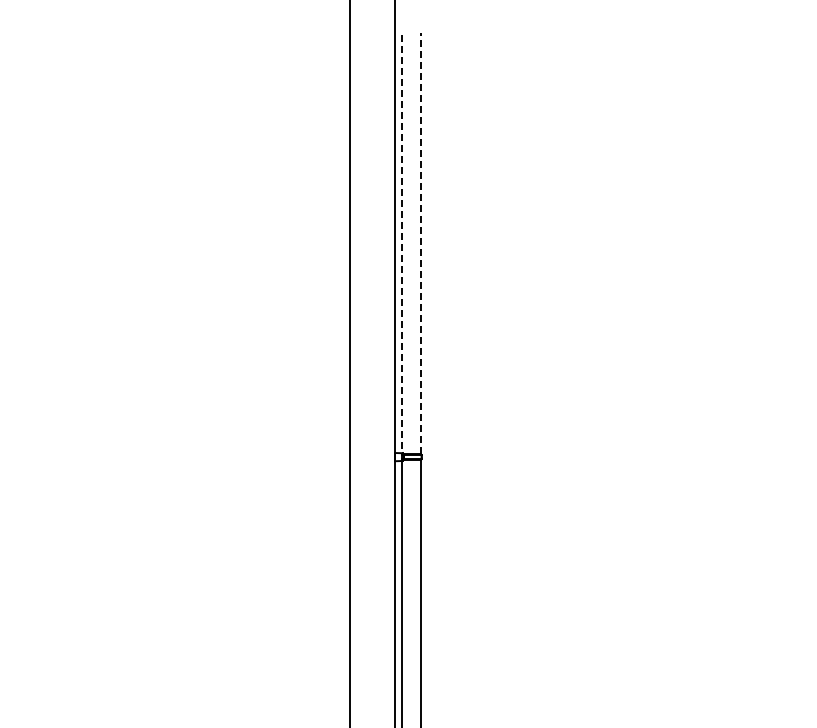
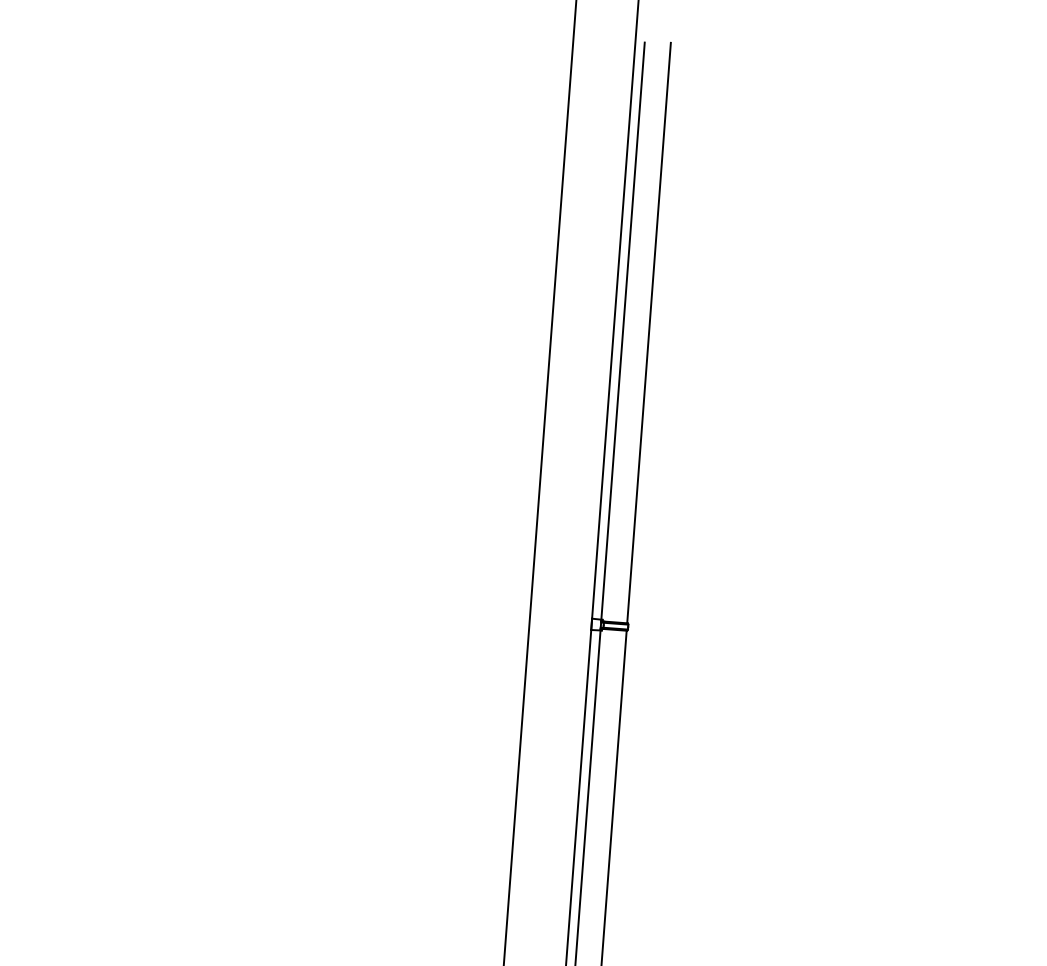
line: (420, 243) -> (648, 332), dashed -> solid
line: (401, 244) -> (622, 331), dashed -> solid

